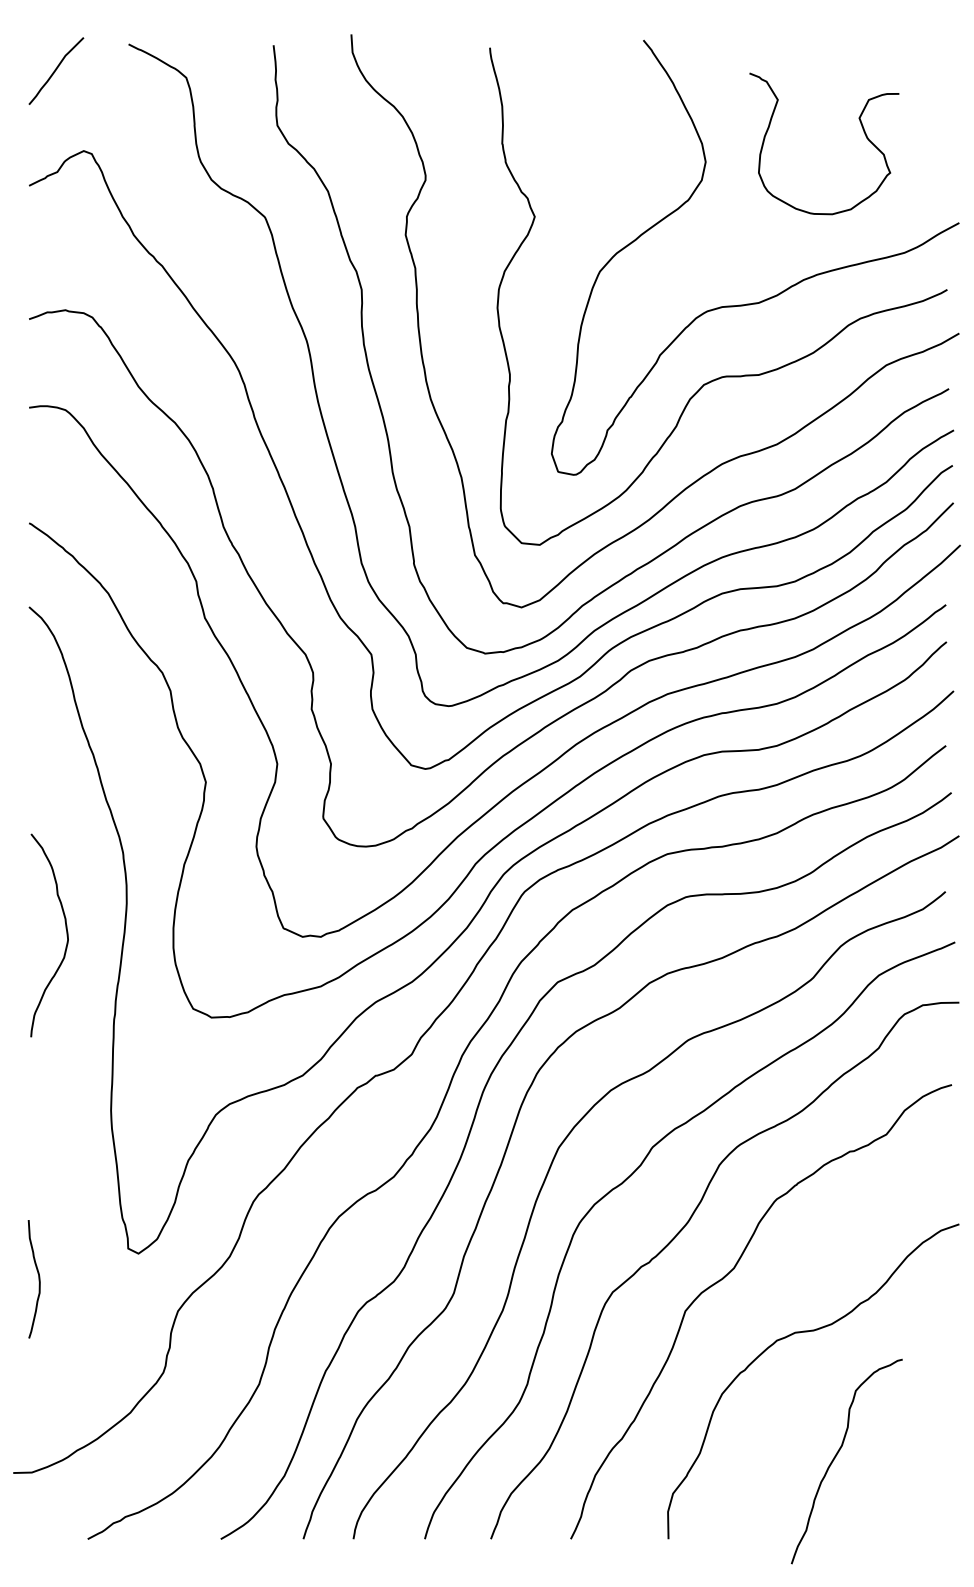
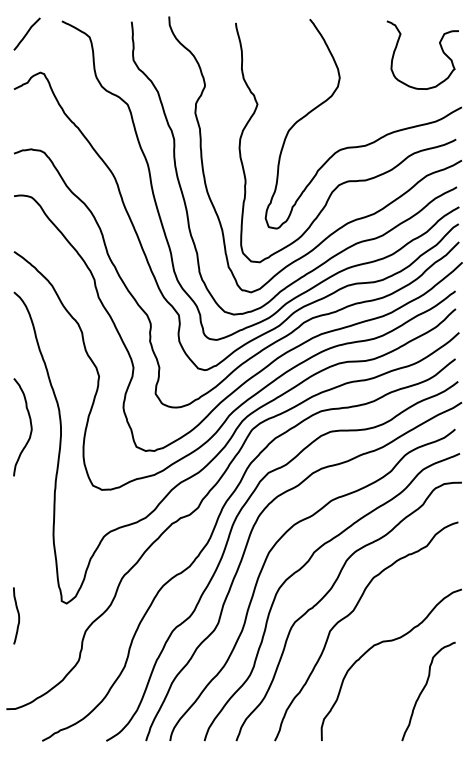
curve: (858, 123) -> (439, 45), moved
curve: (65, 935) -> (30, 427), moved
curve: (837, 1457) -> (424, 689), moved

